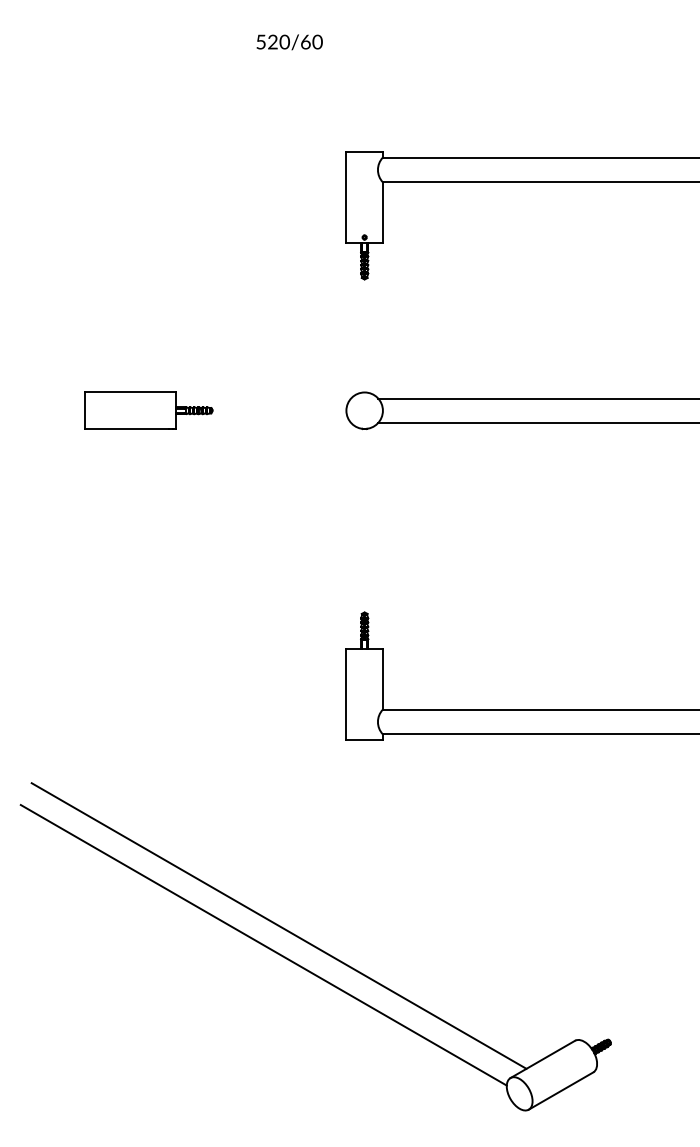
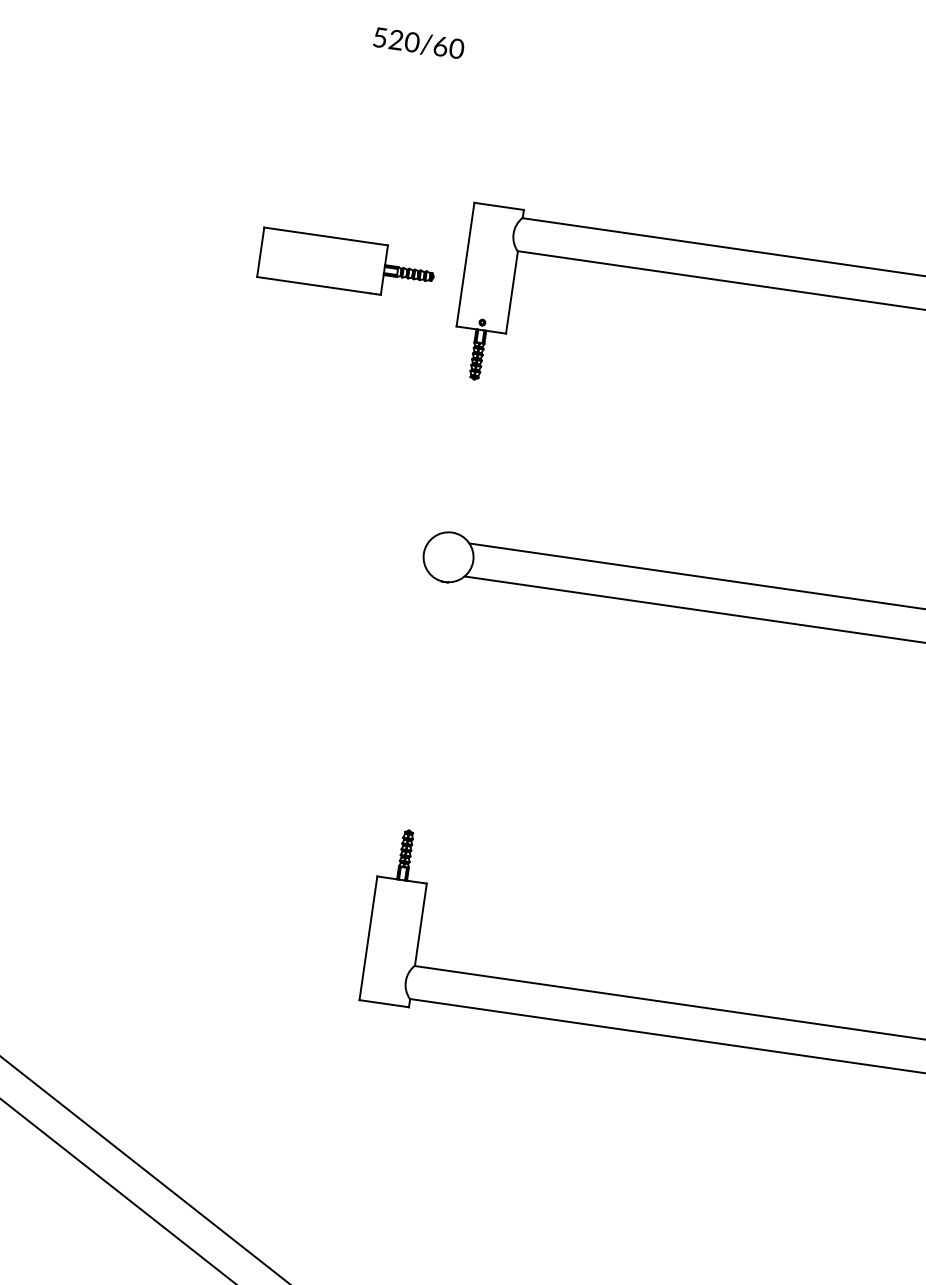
part: (148, 410) -> (346, 264), moved

